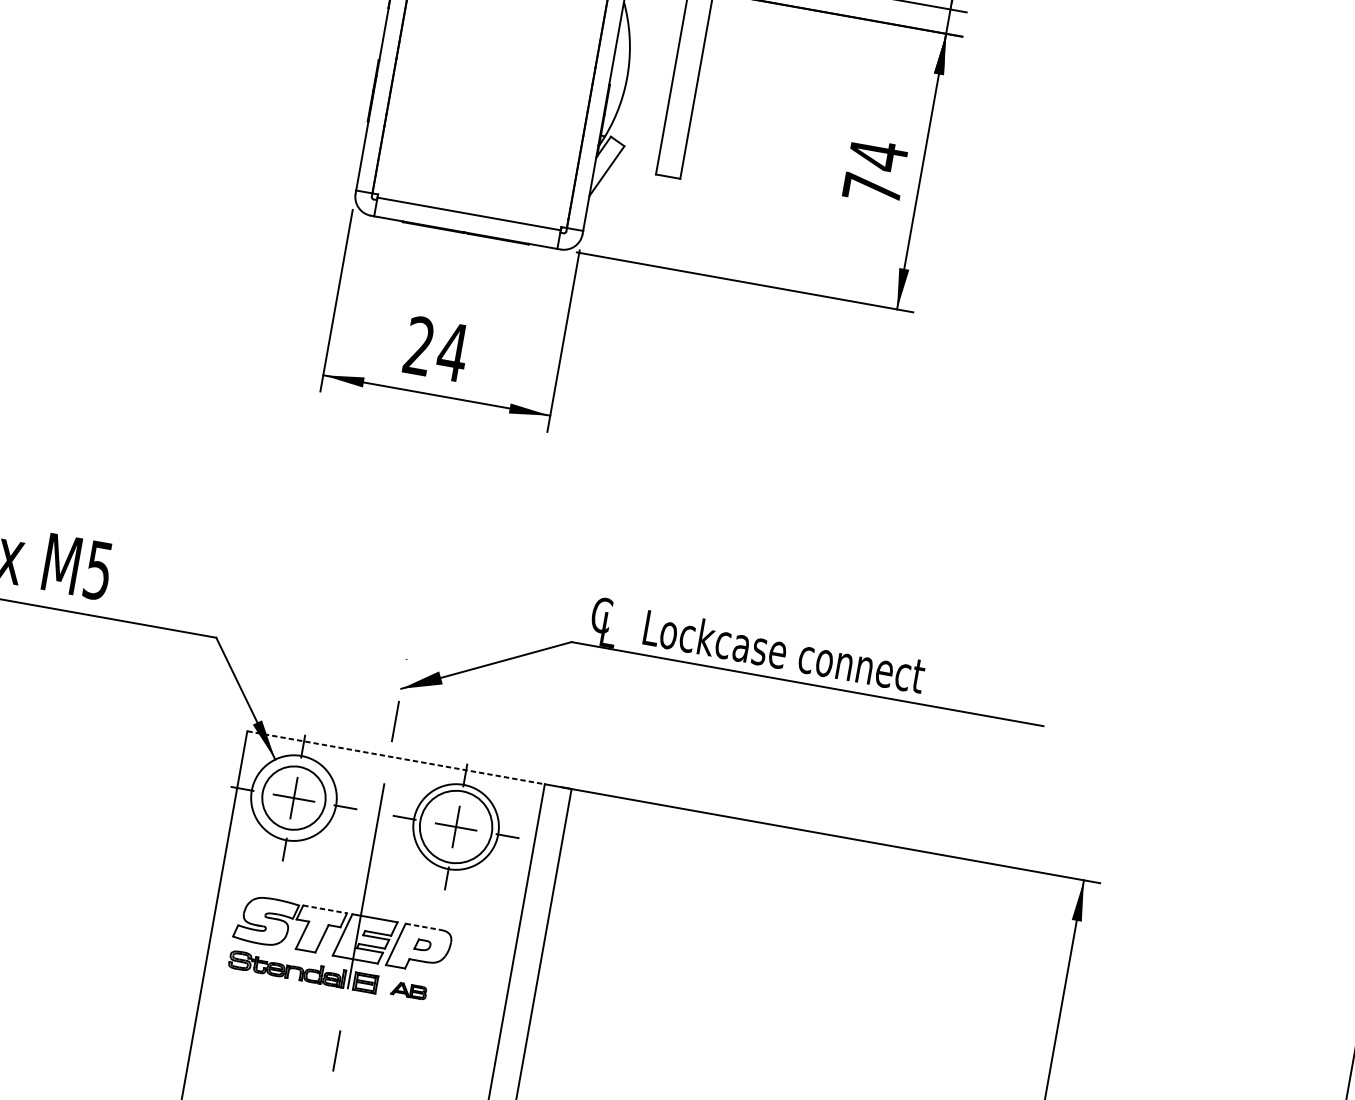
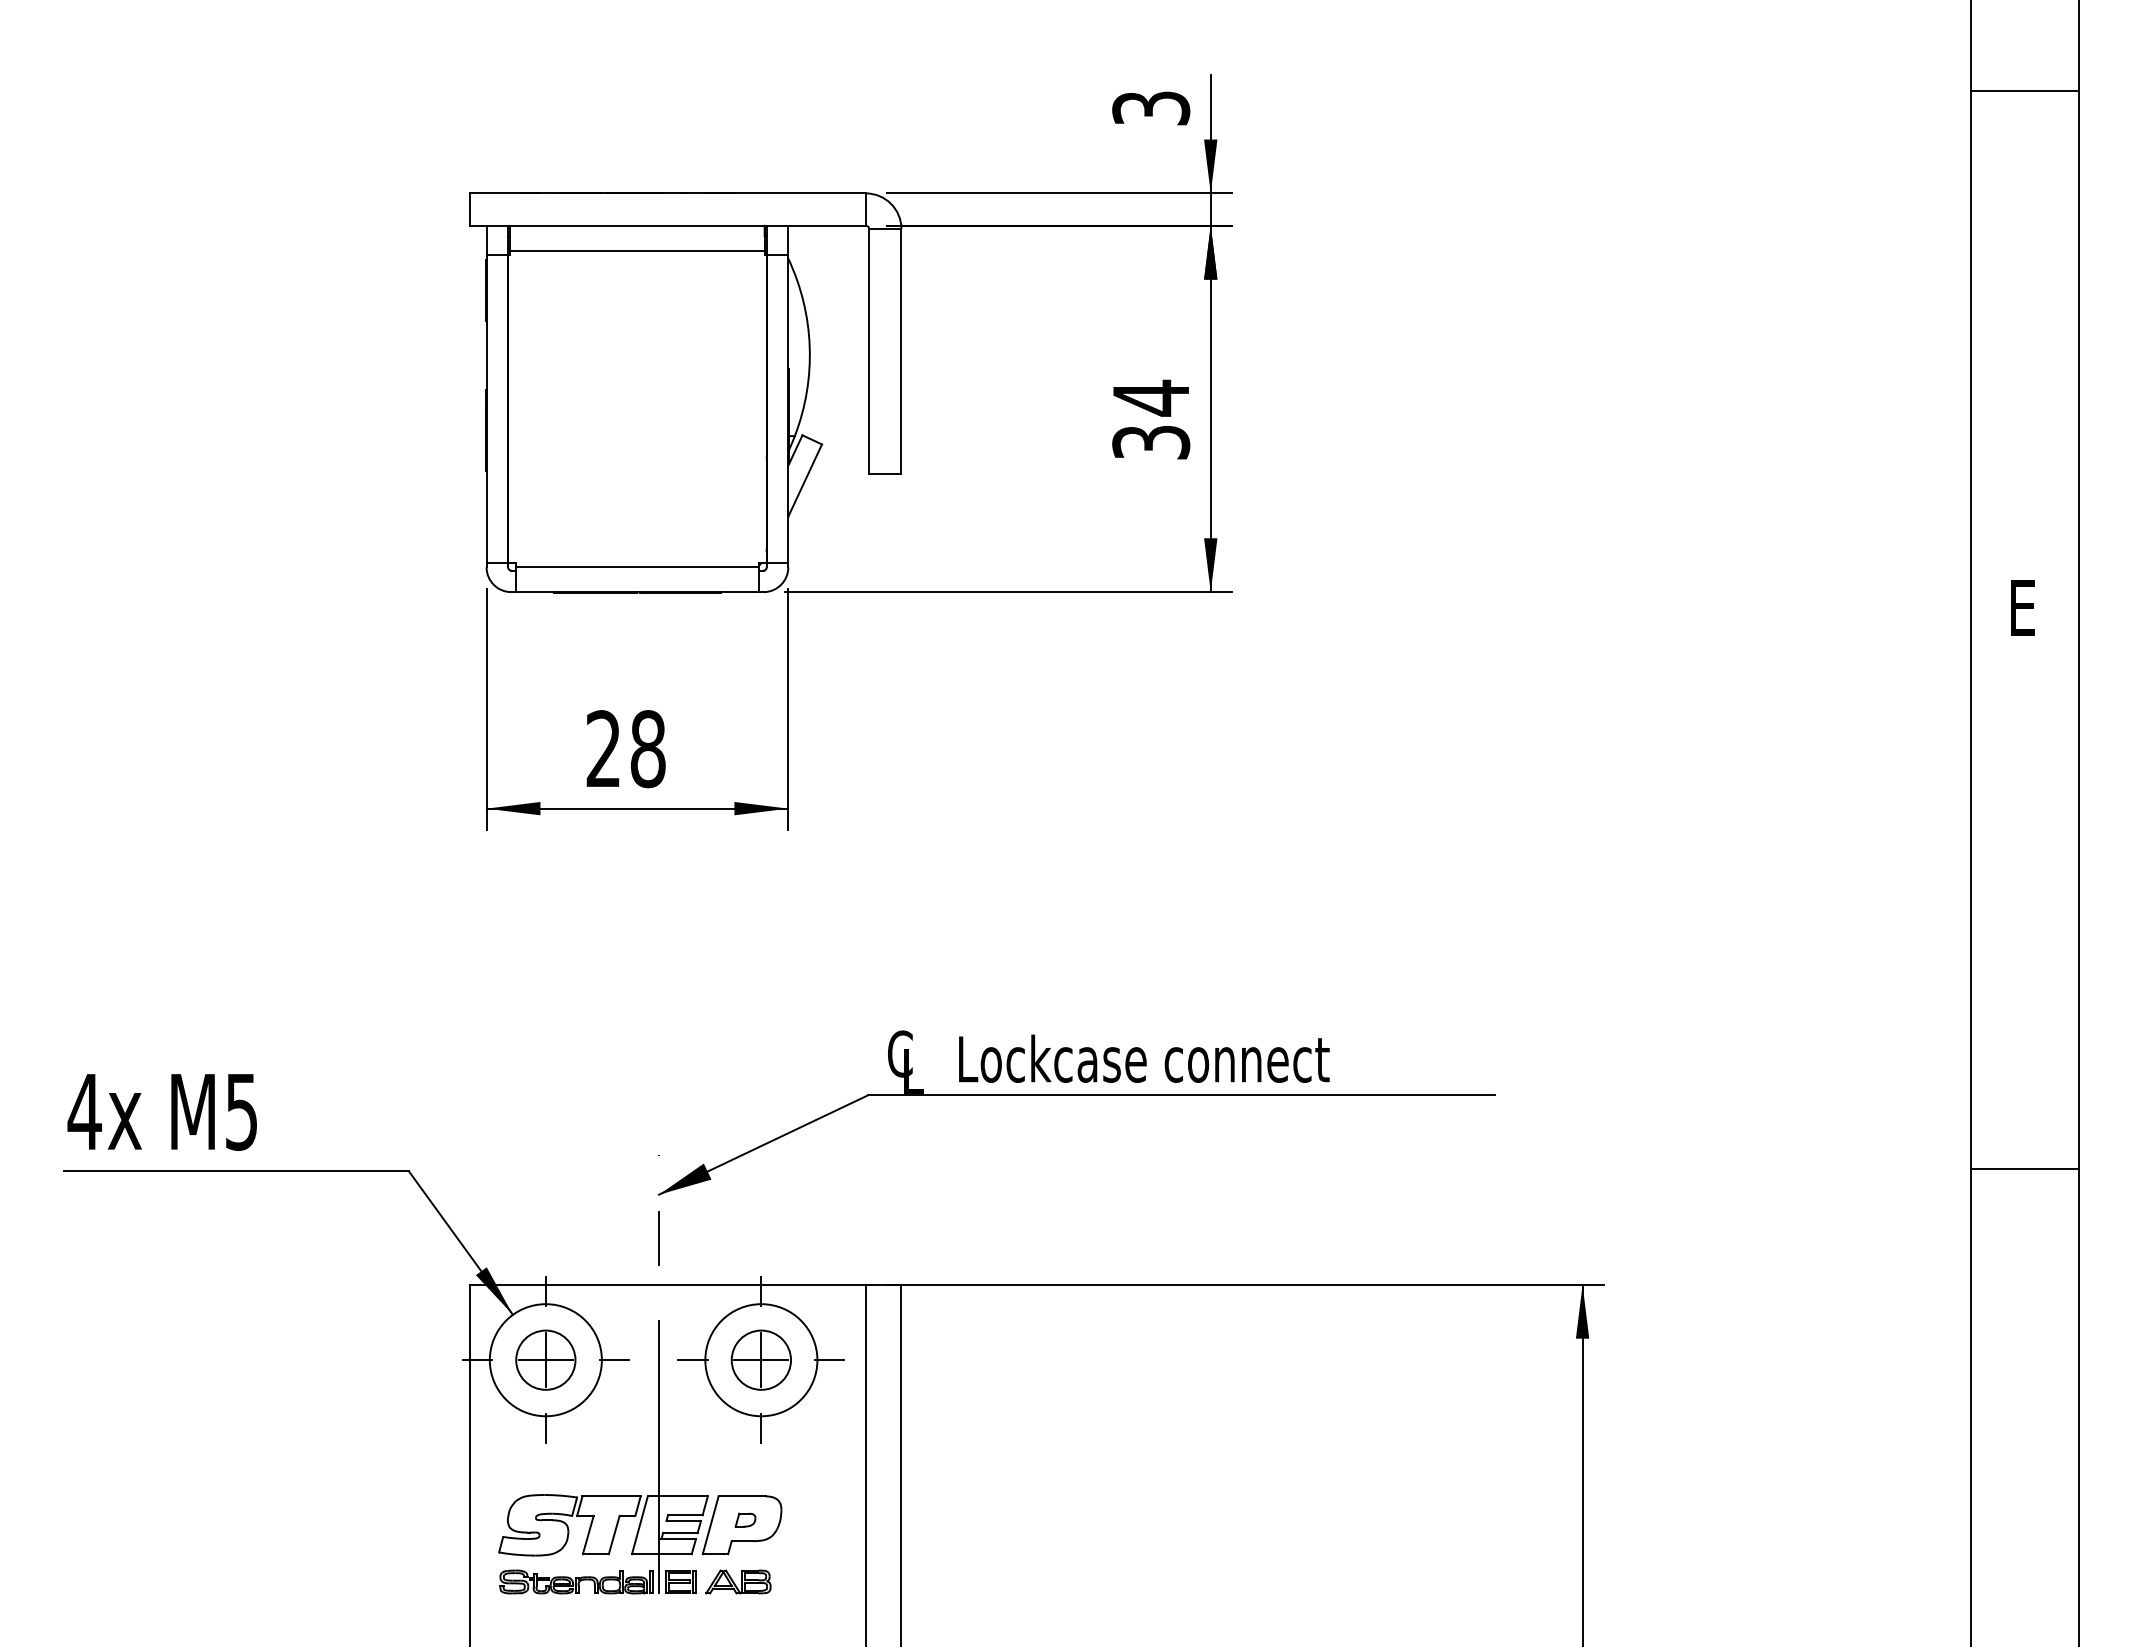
text: (872, 188) -> (1151, 442), 74 -> 34
text: (452, 352) -> (647, 749), 24 -> 28
line: (396, 757) -> (668, 1284), dashed -> solid
circle: (293, 797) -> (545, 1359), size x0.71
circle: (456, 826) -> (761, 1359), size x0.62
line: (325, 909) -> (612, 1496), dashed -> solid
line: (423, 927) -> (742, 1496), dashed -> solid
part: (409, 990) -> (738, 1581), size x1.43

